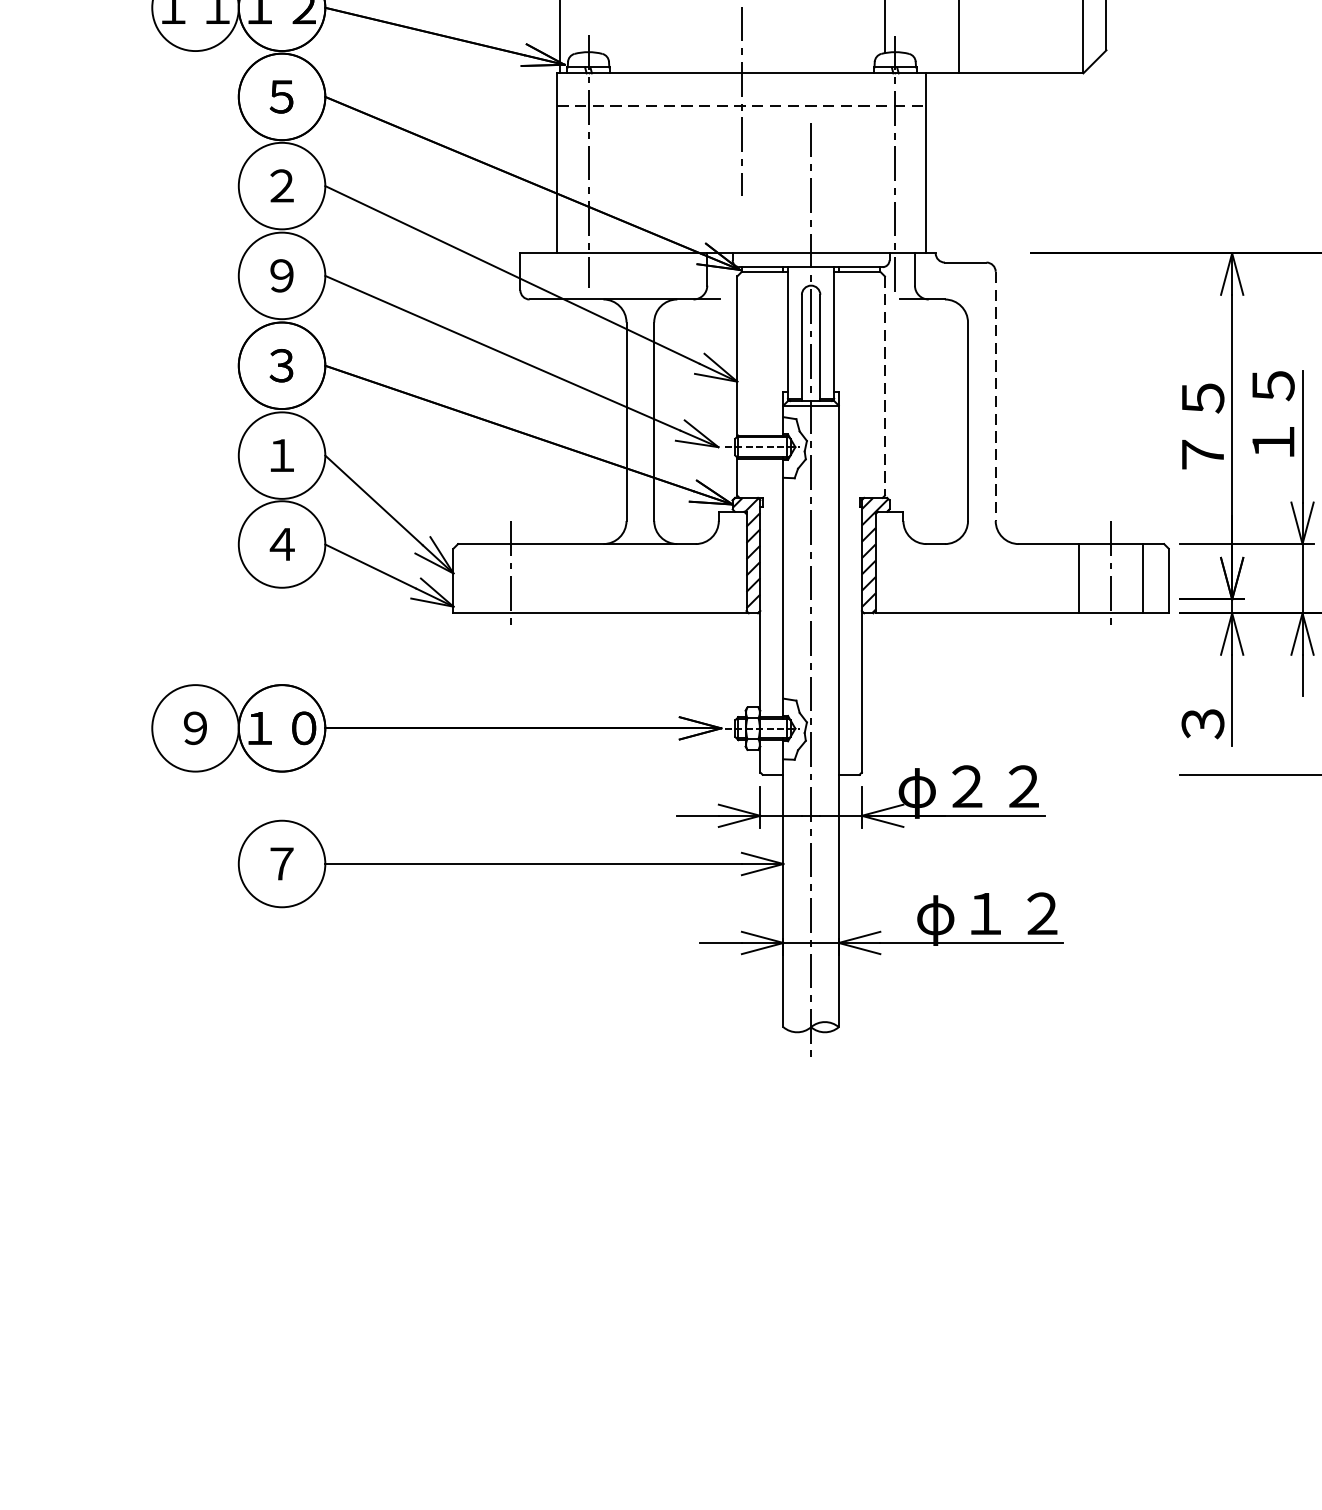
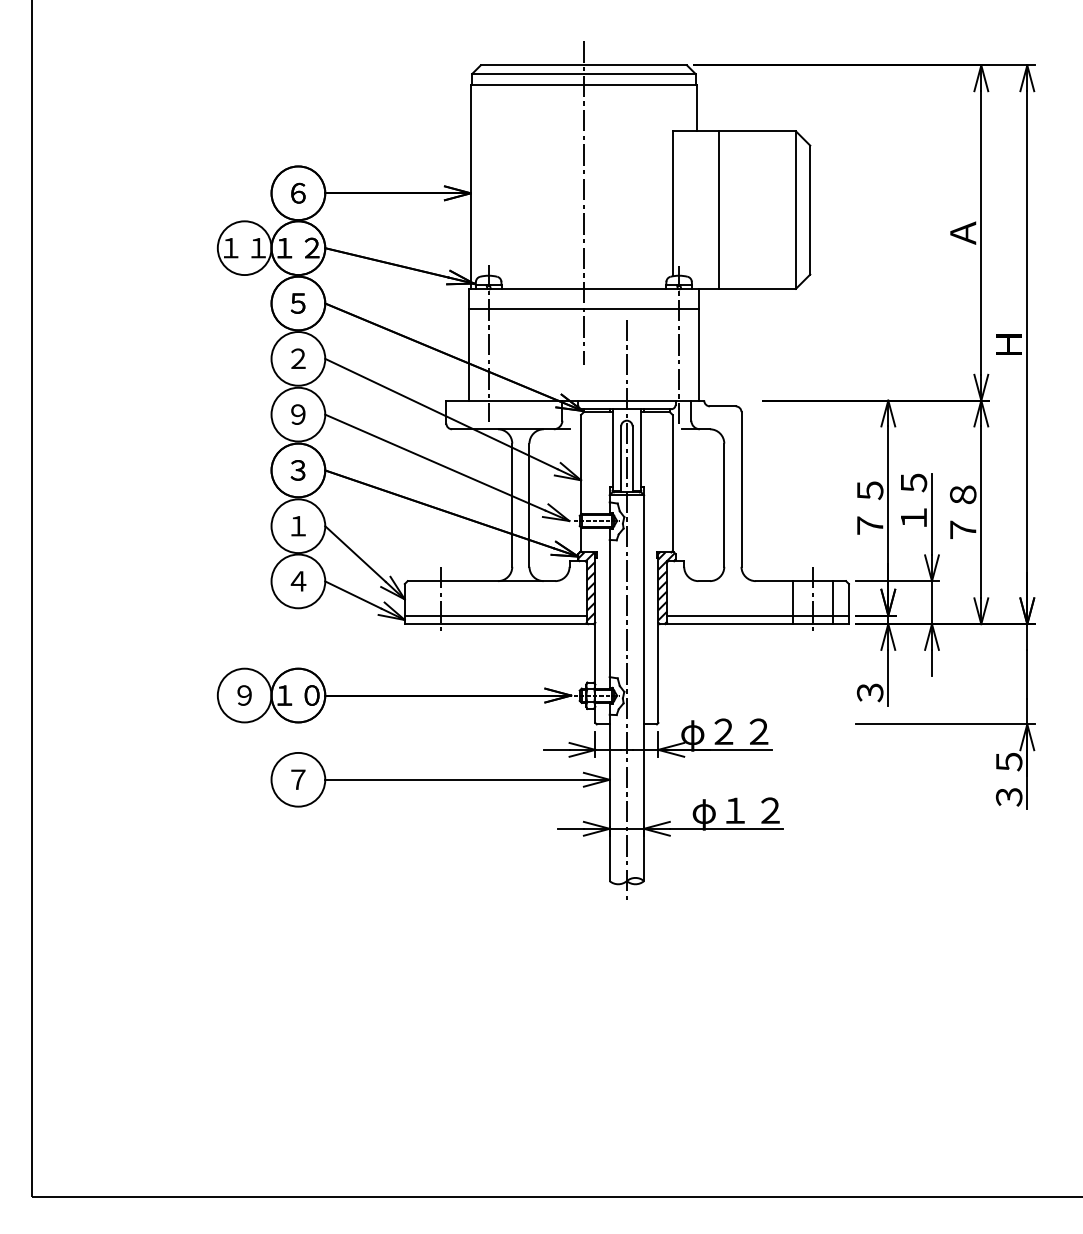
line: (741, 104) -> (583, 308), dashed -> solid
line: (884, 386) -> (672, 483), dashed -> solid
line: (995, 396) -> (741, 489), dashed -> solid
line: (599, 599) -> (495, 615), added
line: (1021, 599) -> (757, 615), added

